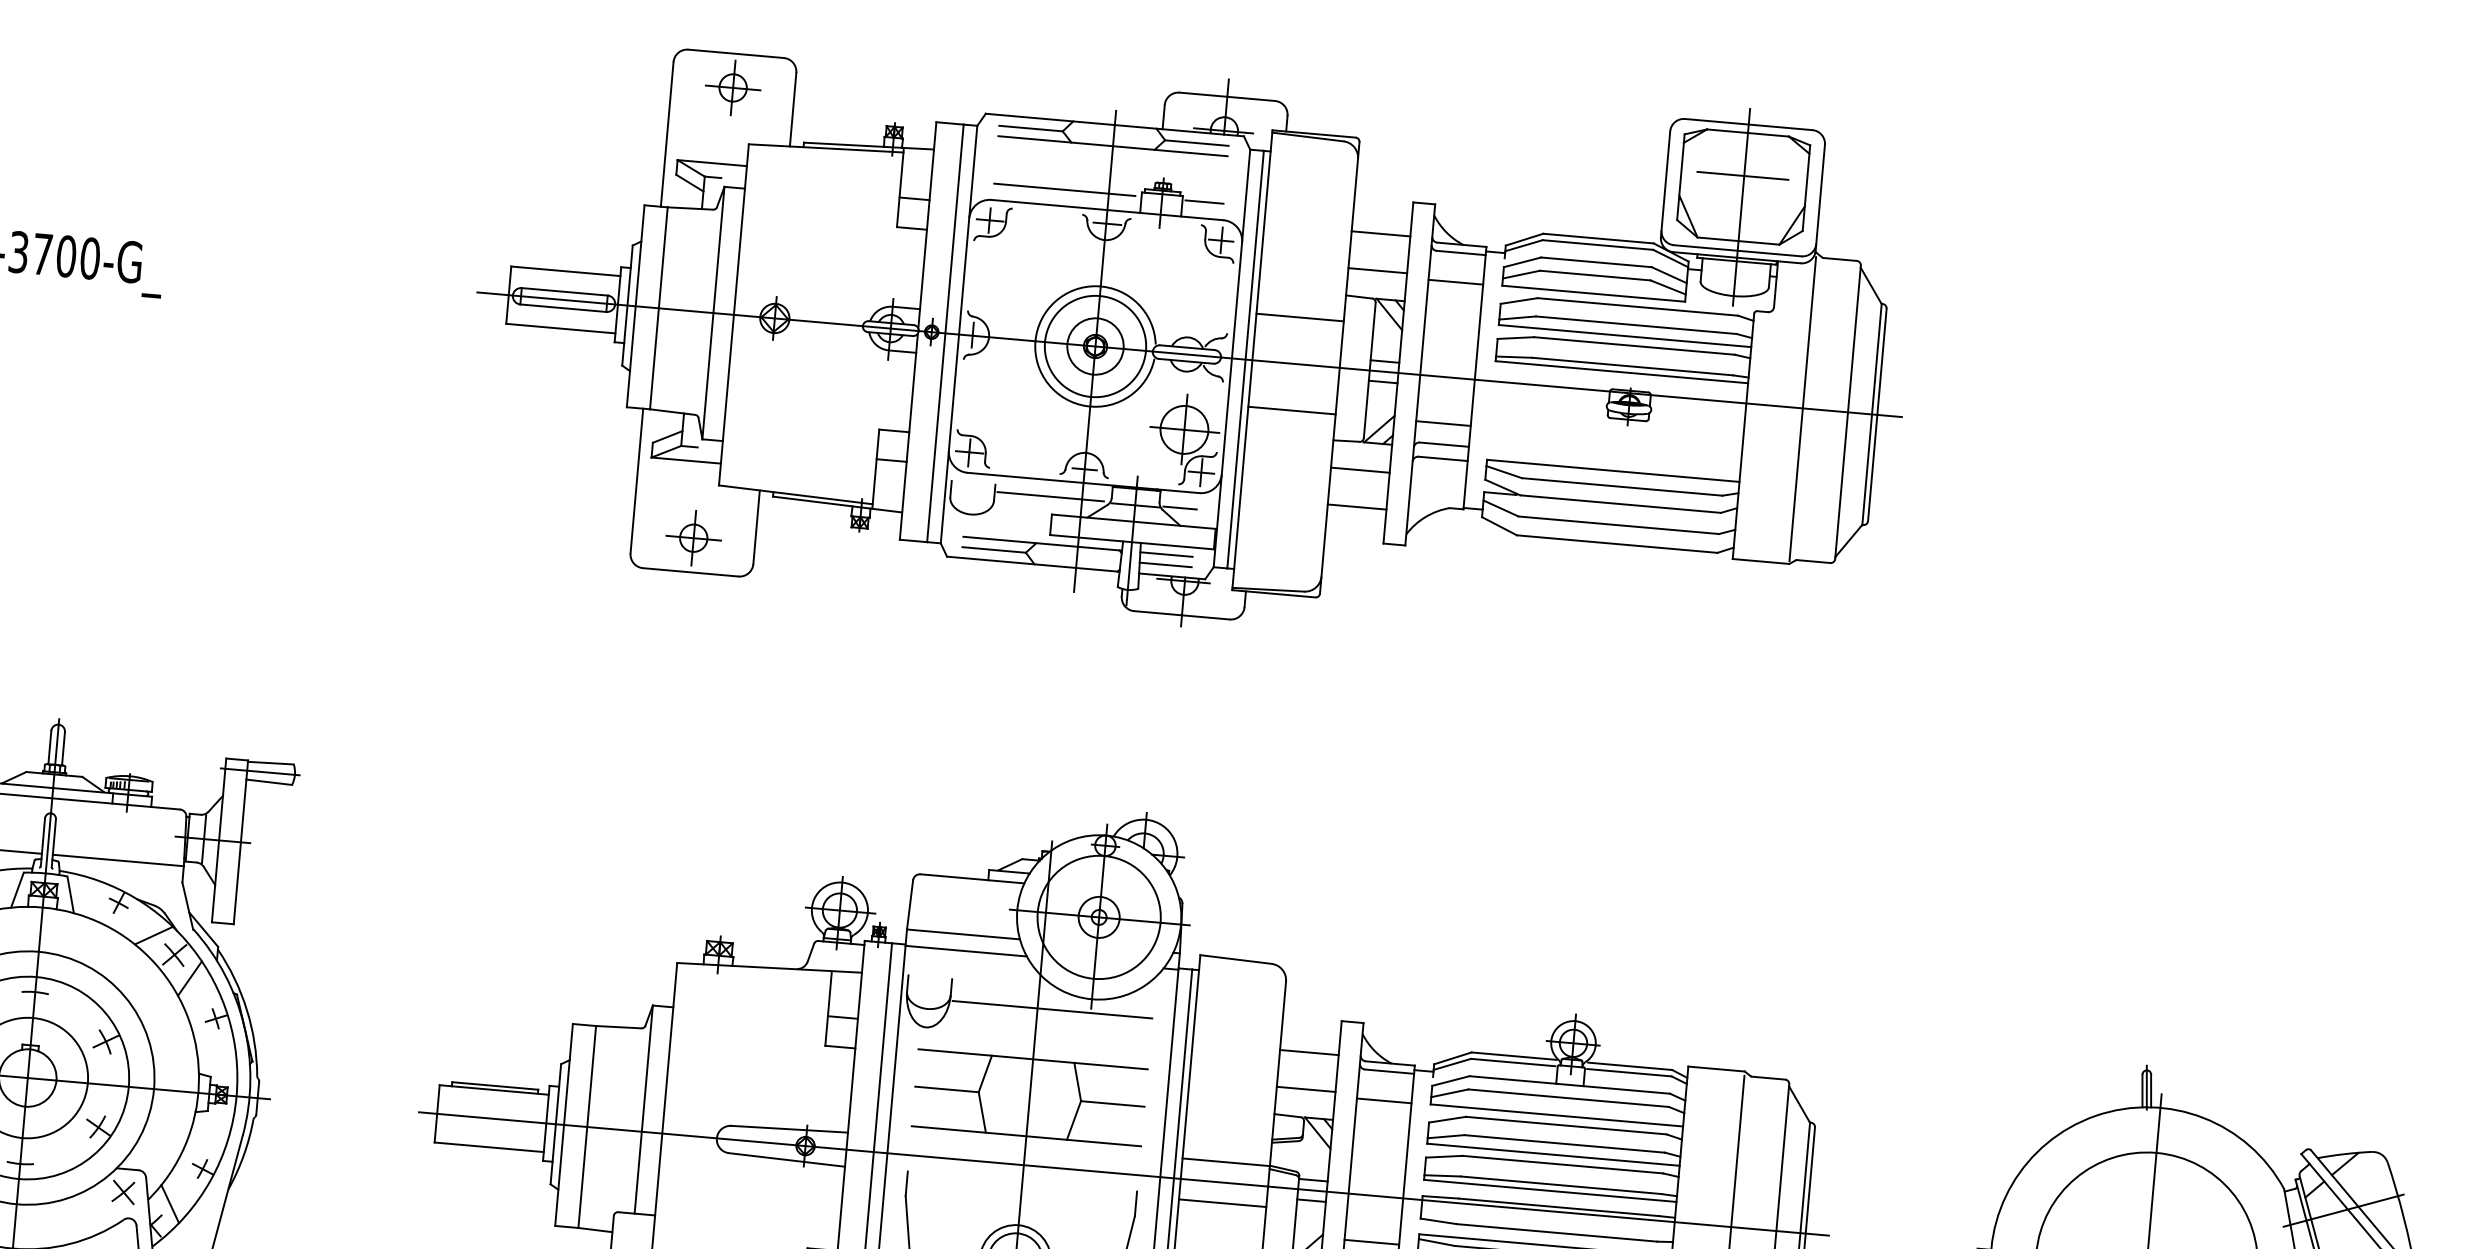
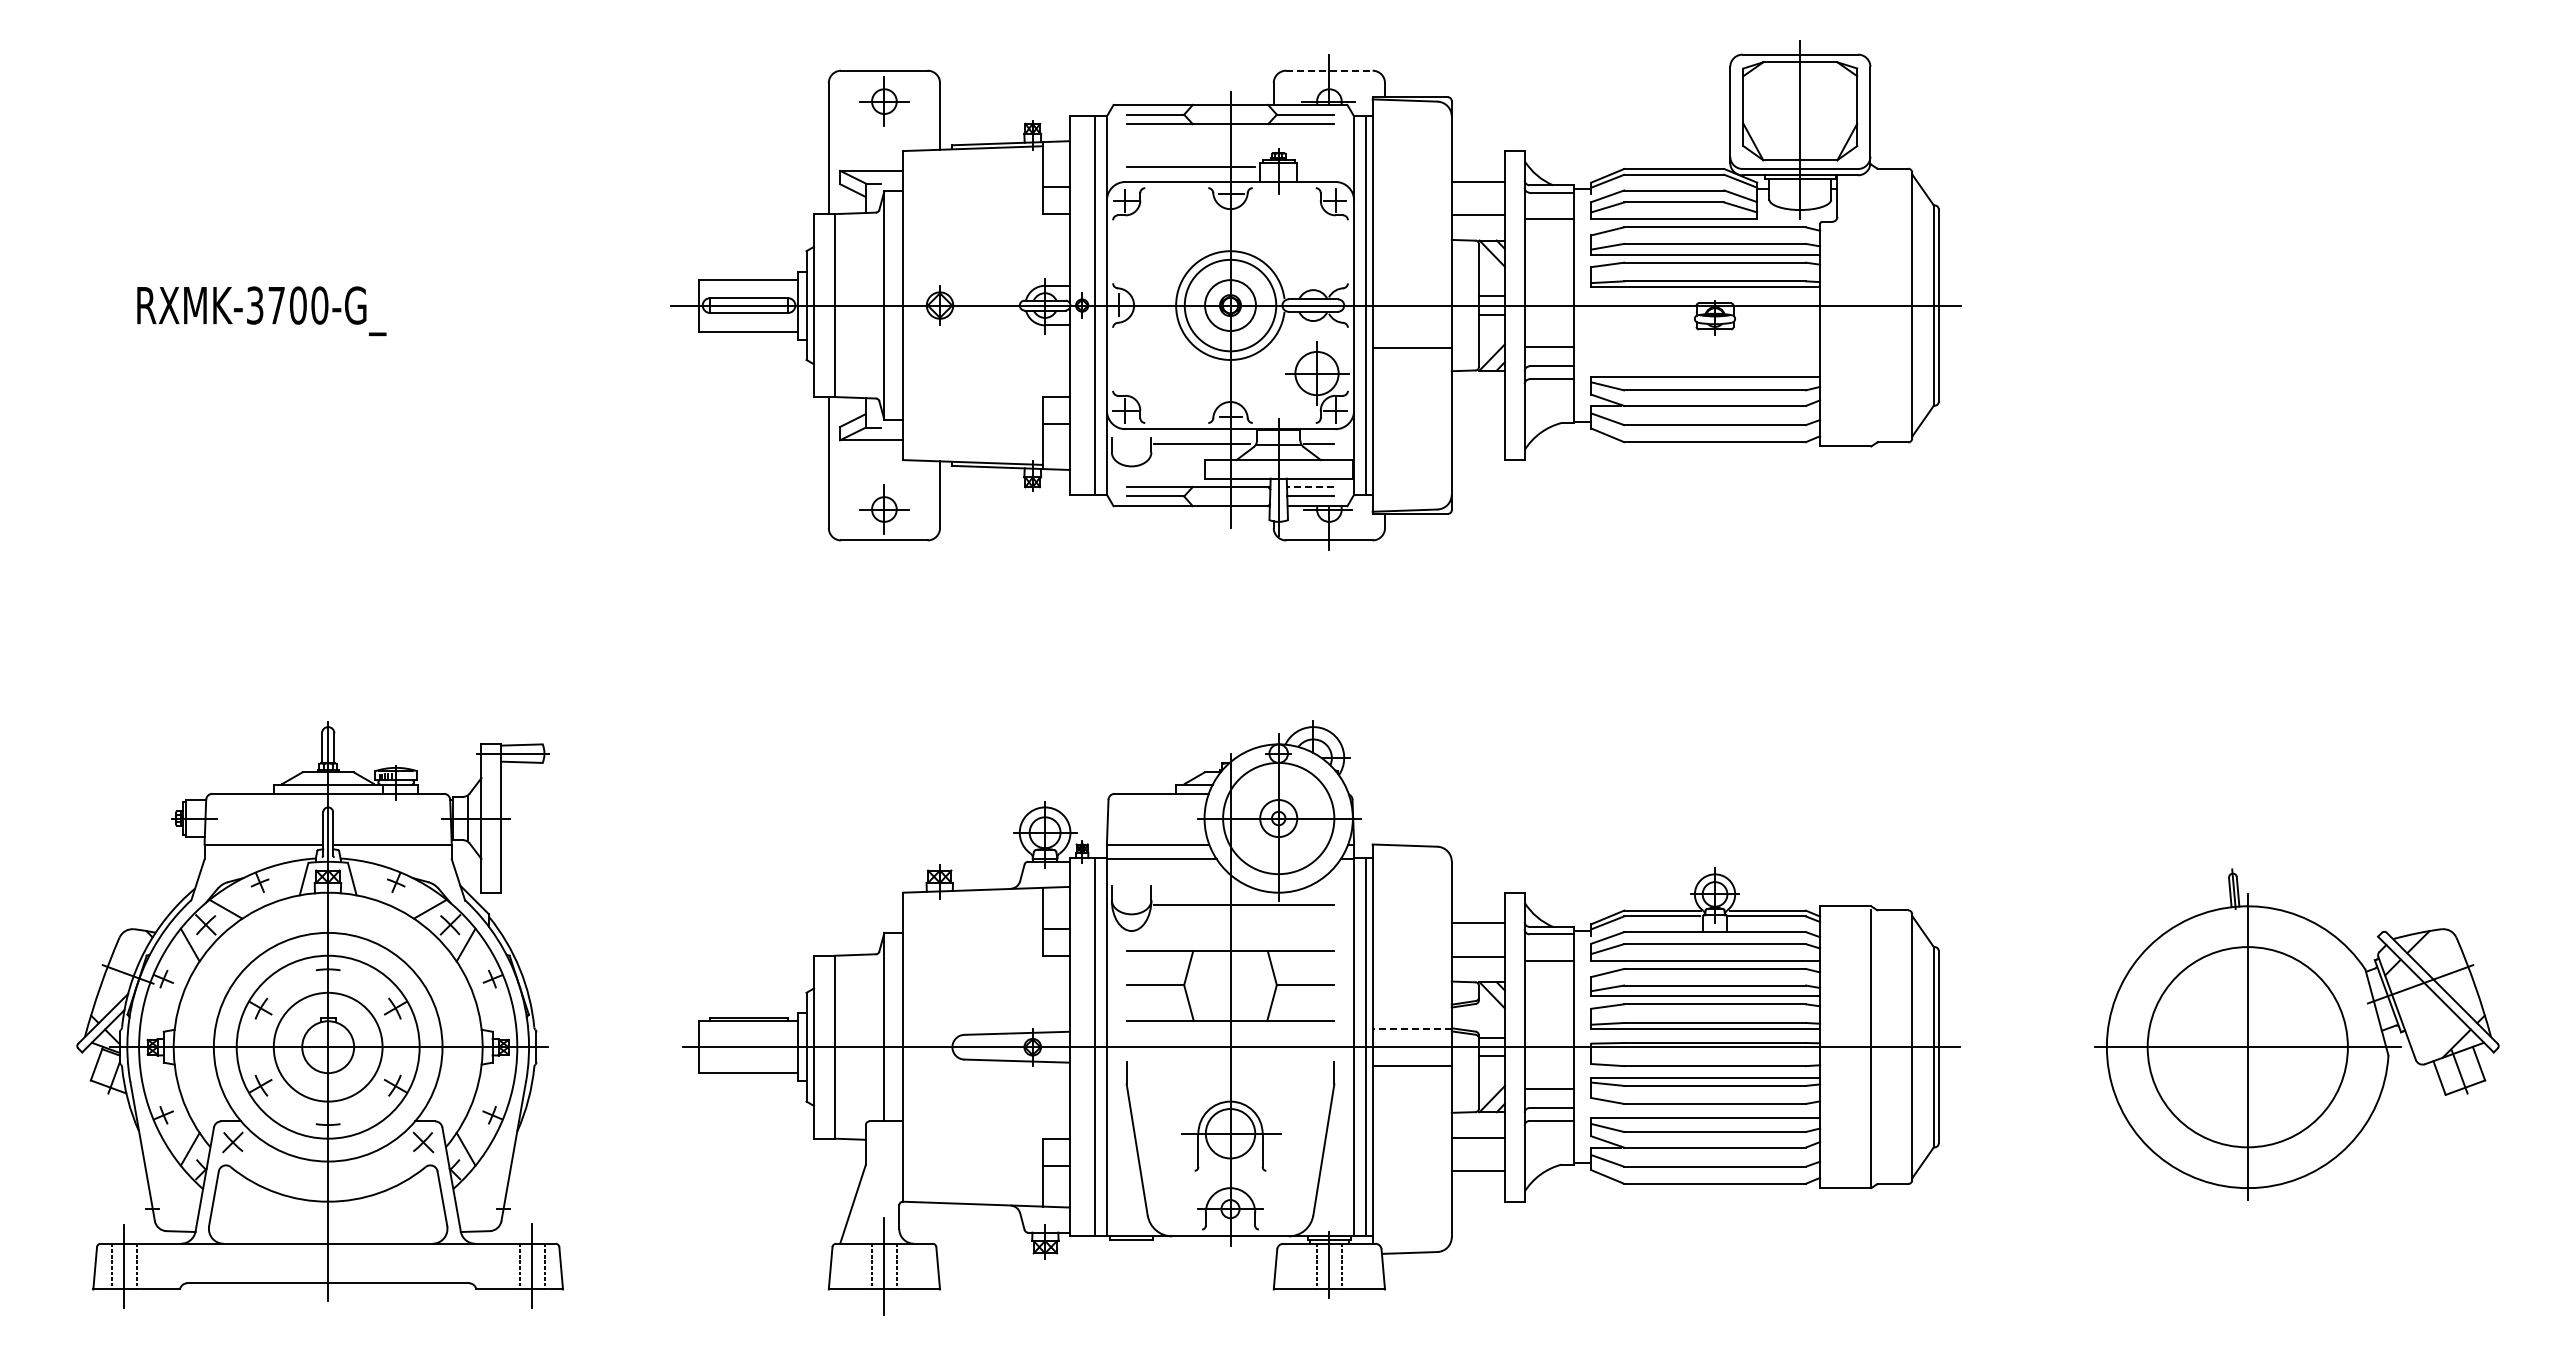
line: (1227, 96) -> (1329, 70), solid -> dashed
line: (1742, 176) -> (1798, 101), removed
line: (1203, 202) -> (1316, 167), removed
line: (1299, 317) -> (1411, 263), removed
line: (1802, 409) -> (1871, 306), removed
line: (1359, 469) -> (1477, 395), removed
line: (1356, 507) -> (1477, 429), removed
line: (1166, 555) -> (1310, 487), solid -> dashed
line: (1226, 1162) -> (1412, 1028), solid -> dashed

